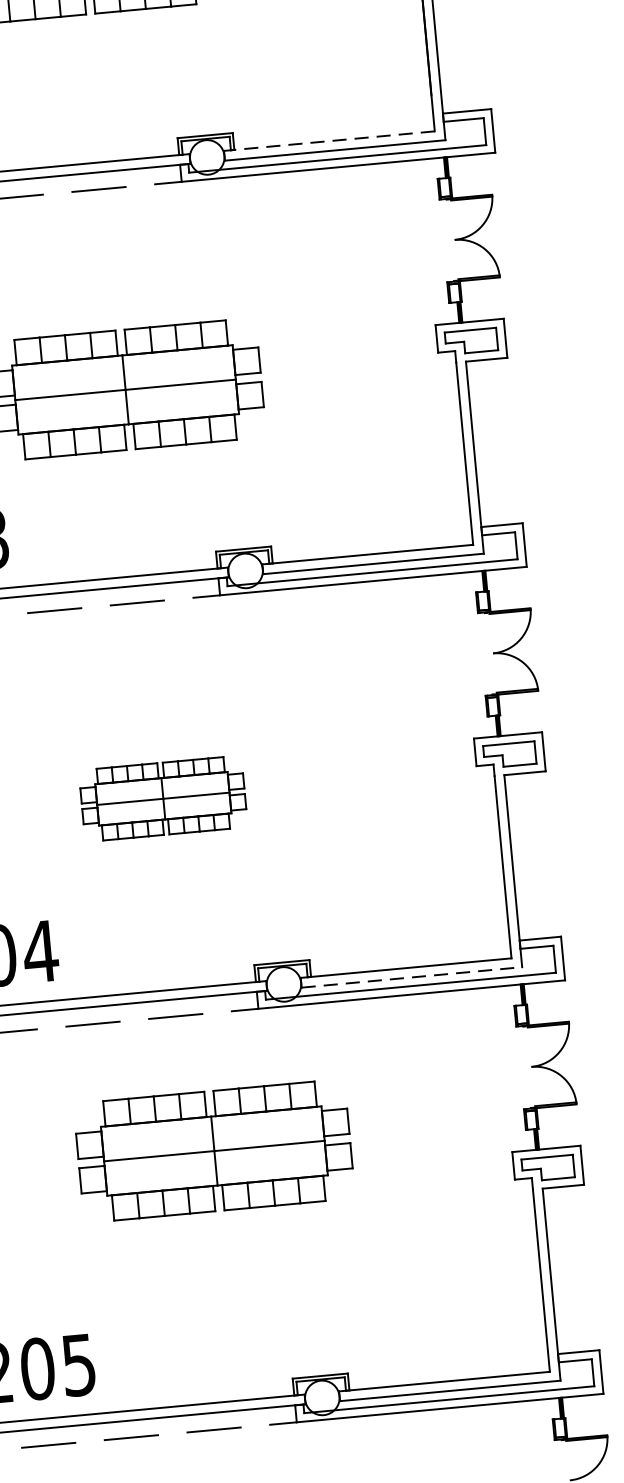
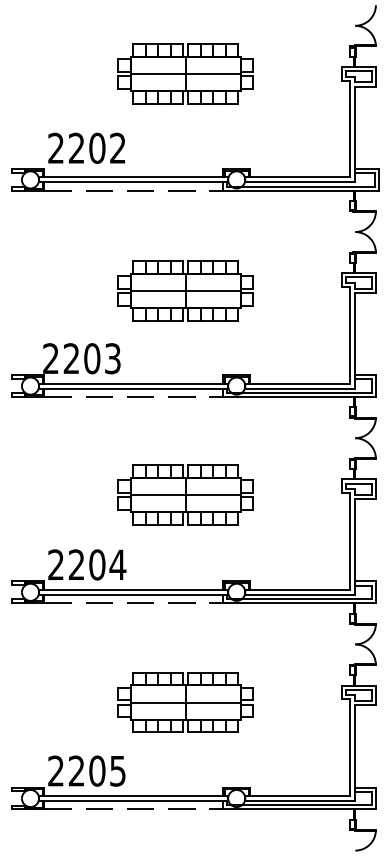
line: (328, 141) -> (297, 177), dashed -> solid
part: (163, 797) -> (185, 494), size x1.67
line: (412, 976) -> (300, 594), dashed -> solid
part: (214, 1151) -> (185, 702), moved

